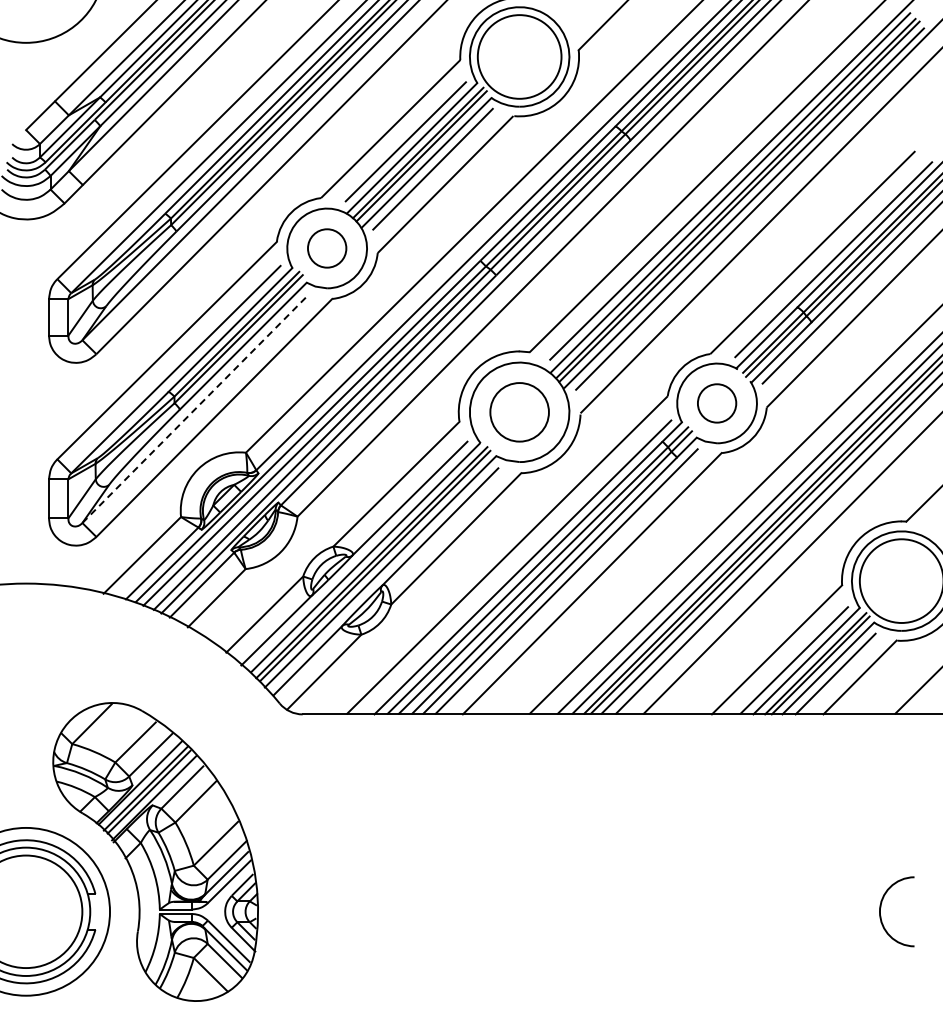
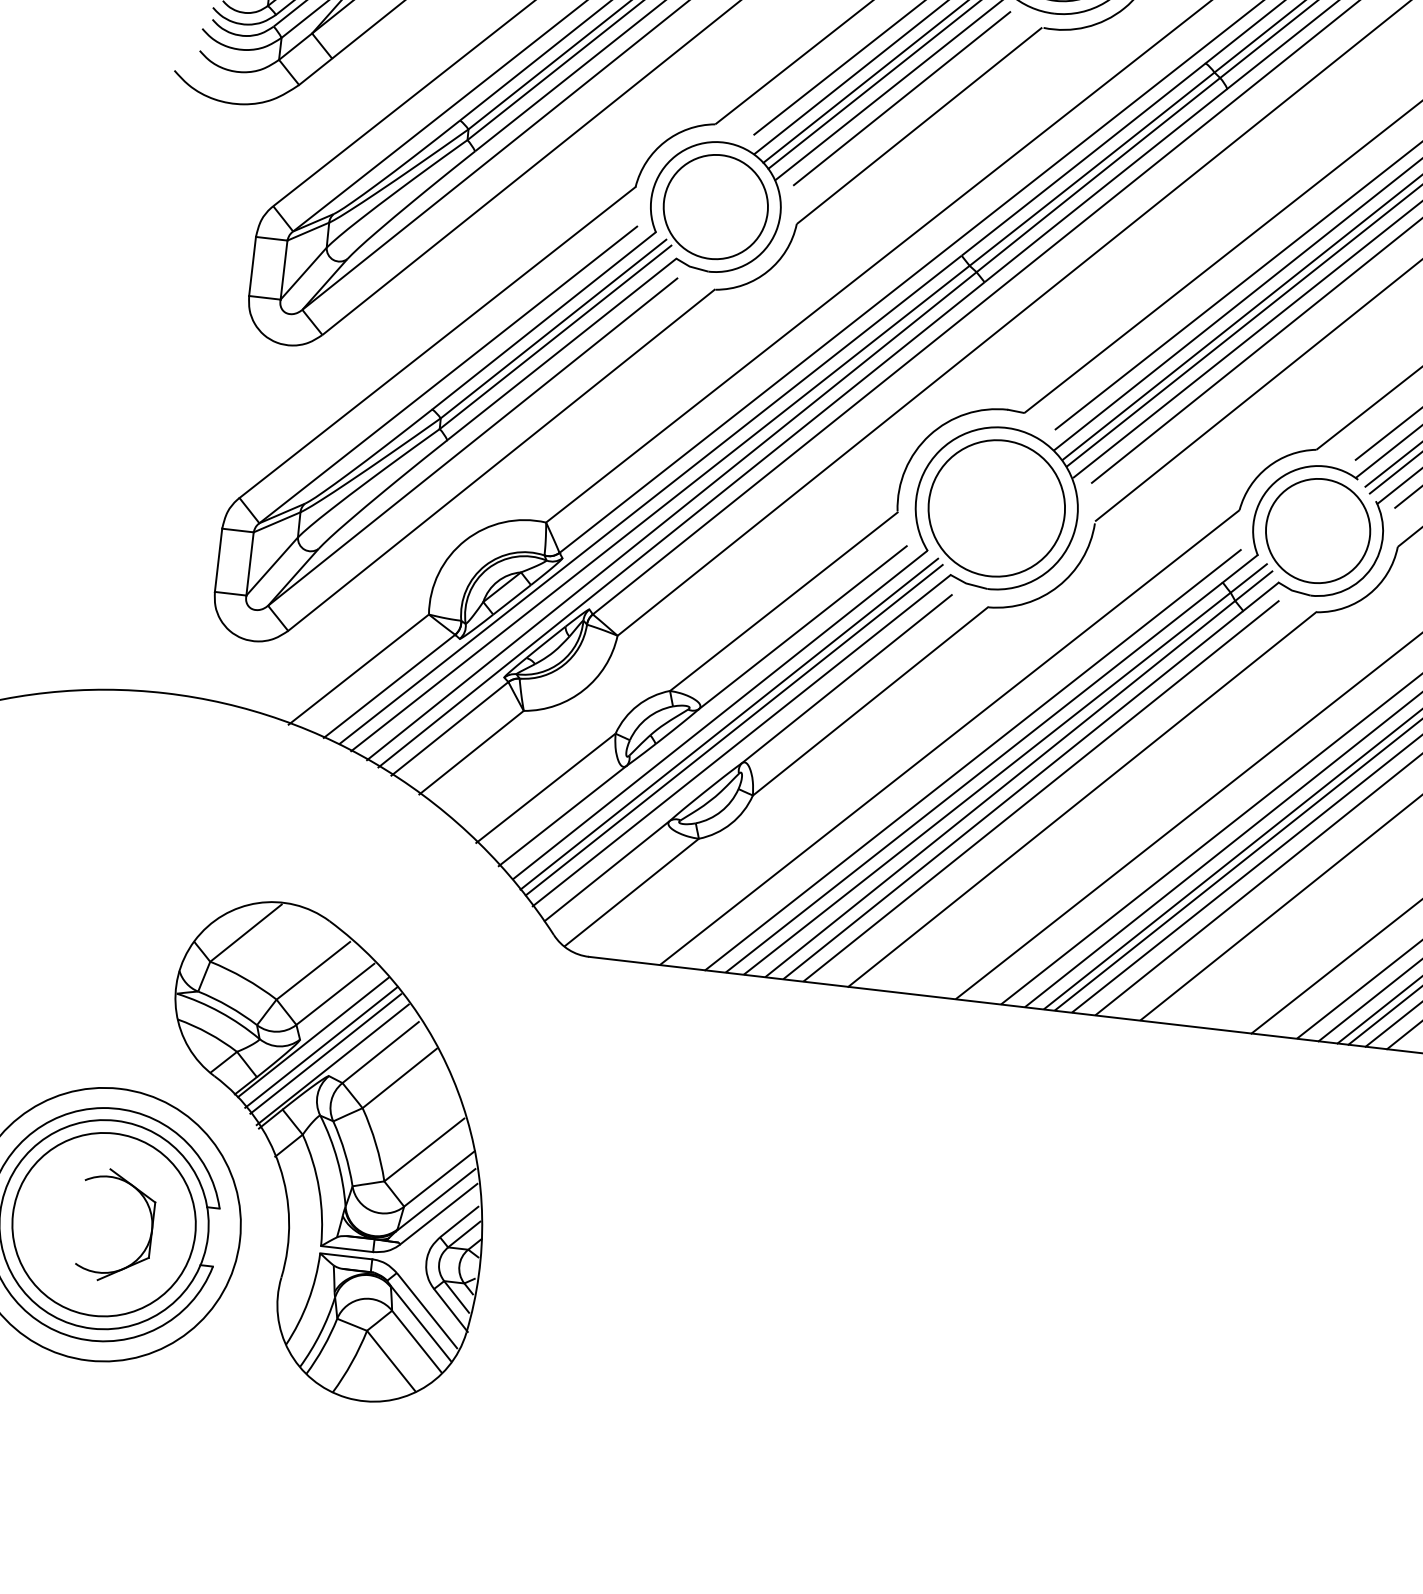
circle: (327, 248) -> (716, 207), size x1.67
circle: (717, 403) -> (1318, 531), size x1.67
line: (195, 408) -> (472, 441), dashed -> solid
circle: (519, 412) -> (996, 508), size x1.43
part: (54, 911) -> (150, 1229), added

